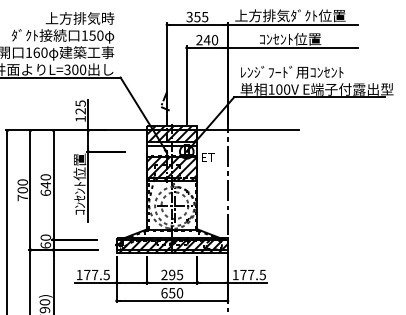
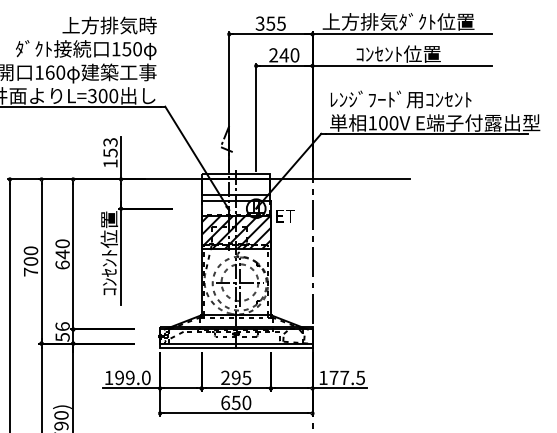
text: (80, 107) -> (110, 147), 125 -> 153
hatch: (172, 133) -> (236, 183), removed
text: (45, 241) -> (62, 331), 60 -> 56
hatch: (172, 245) -> (236, 337), removed
text: (96, 274) -> (132, 377), 177.5 -> 199.0

